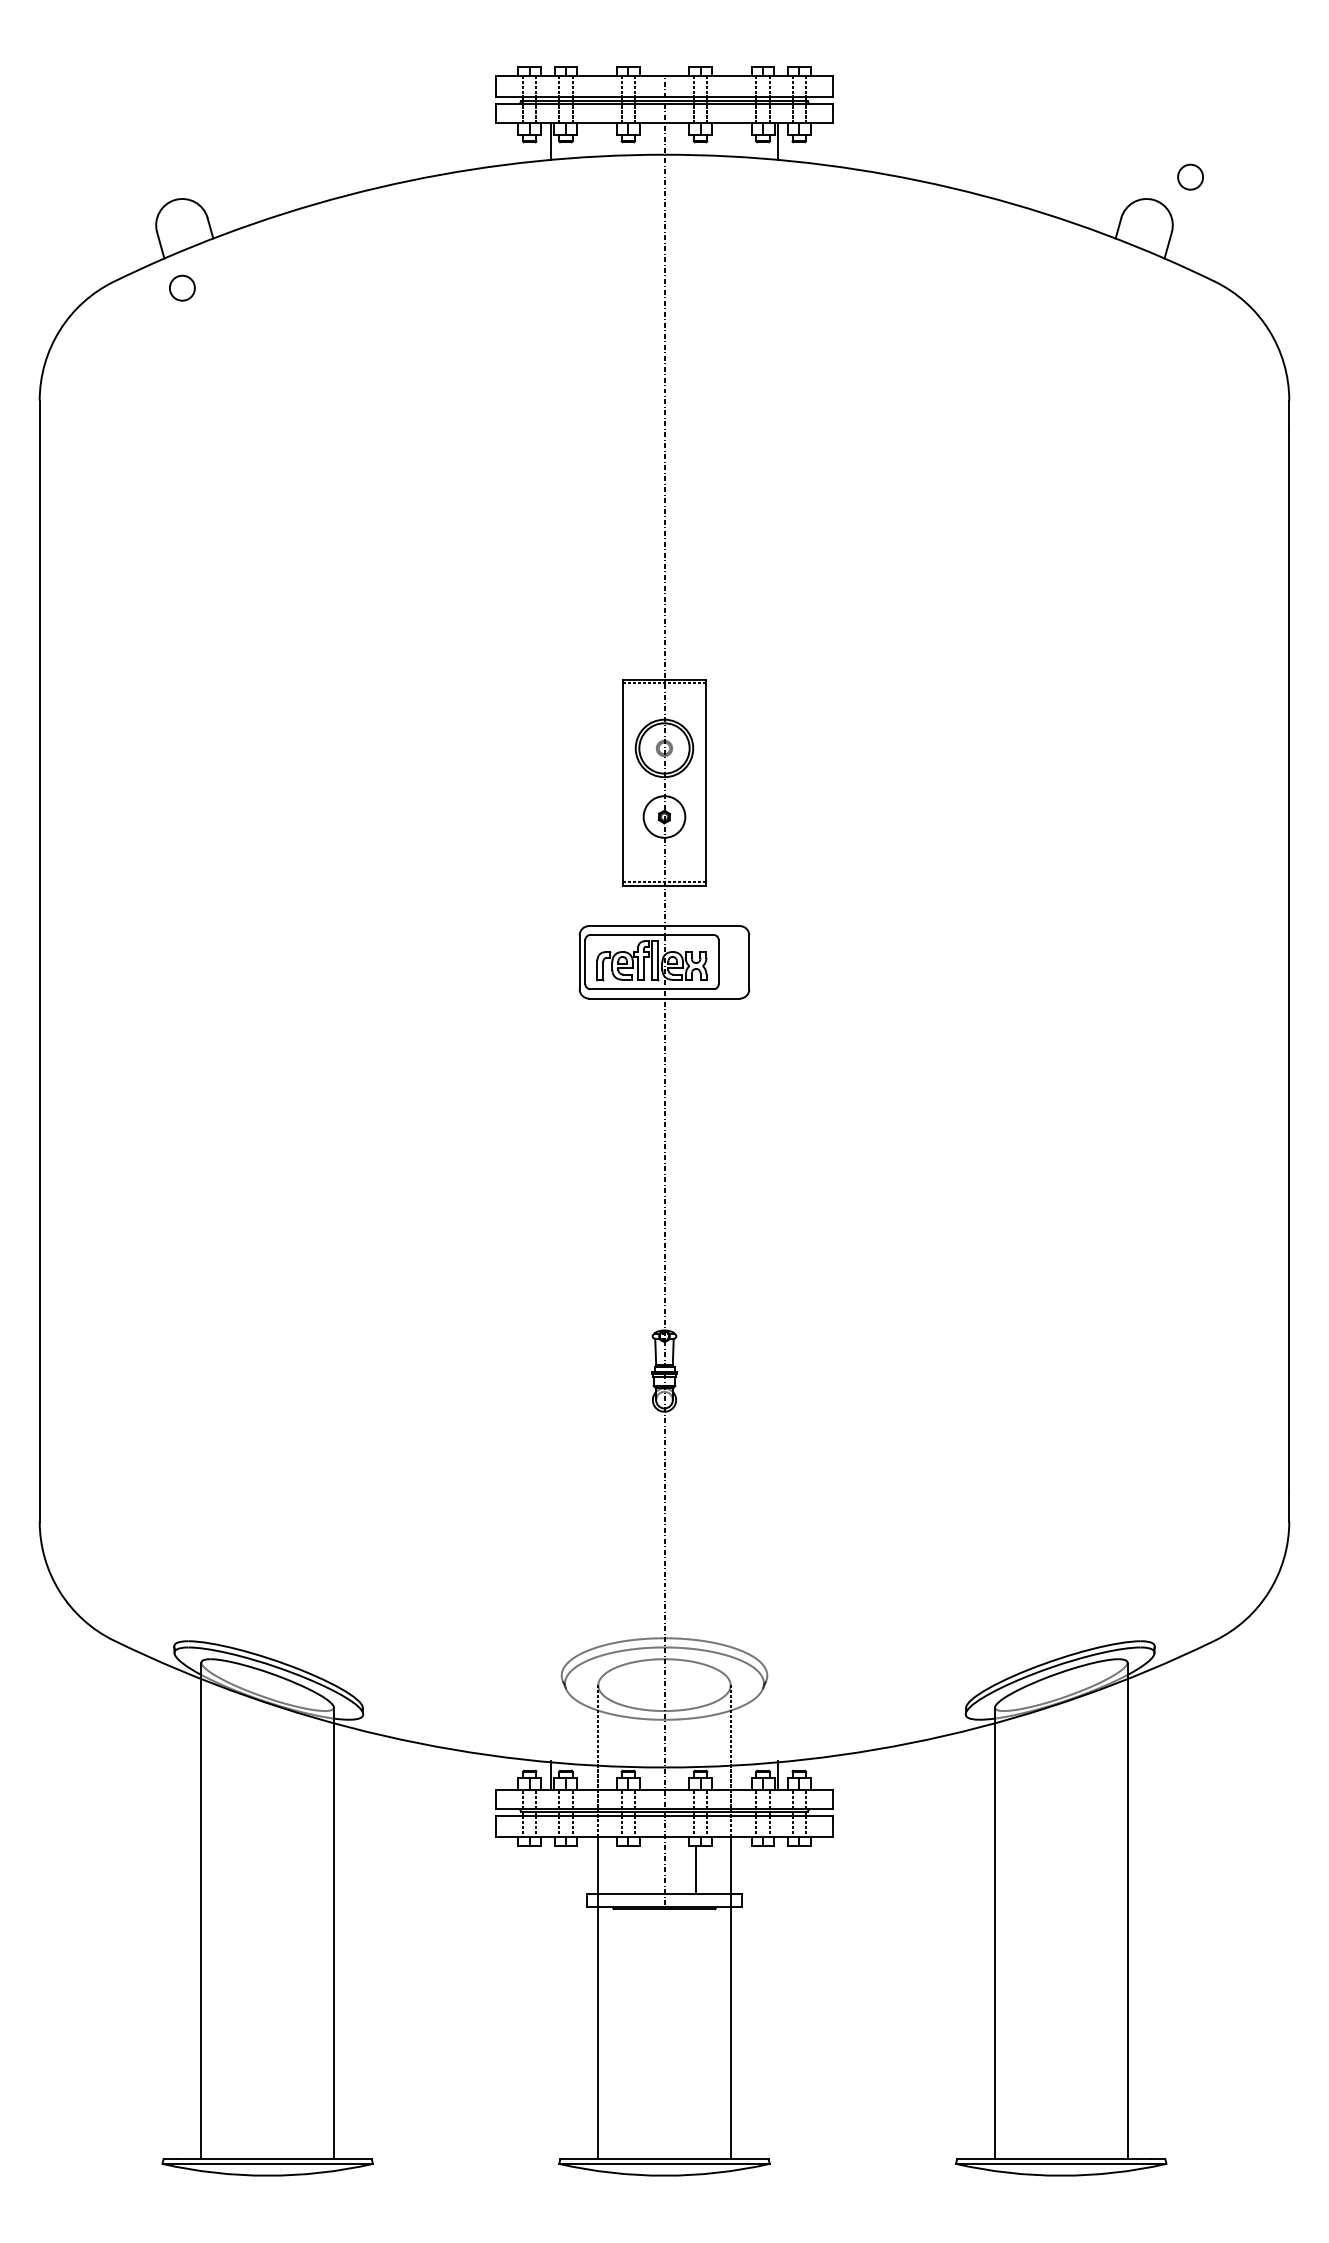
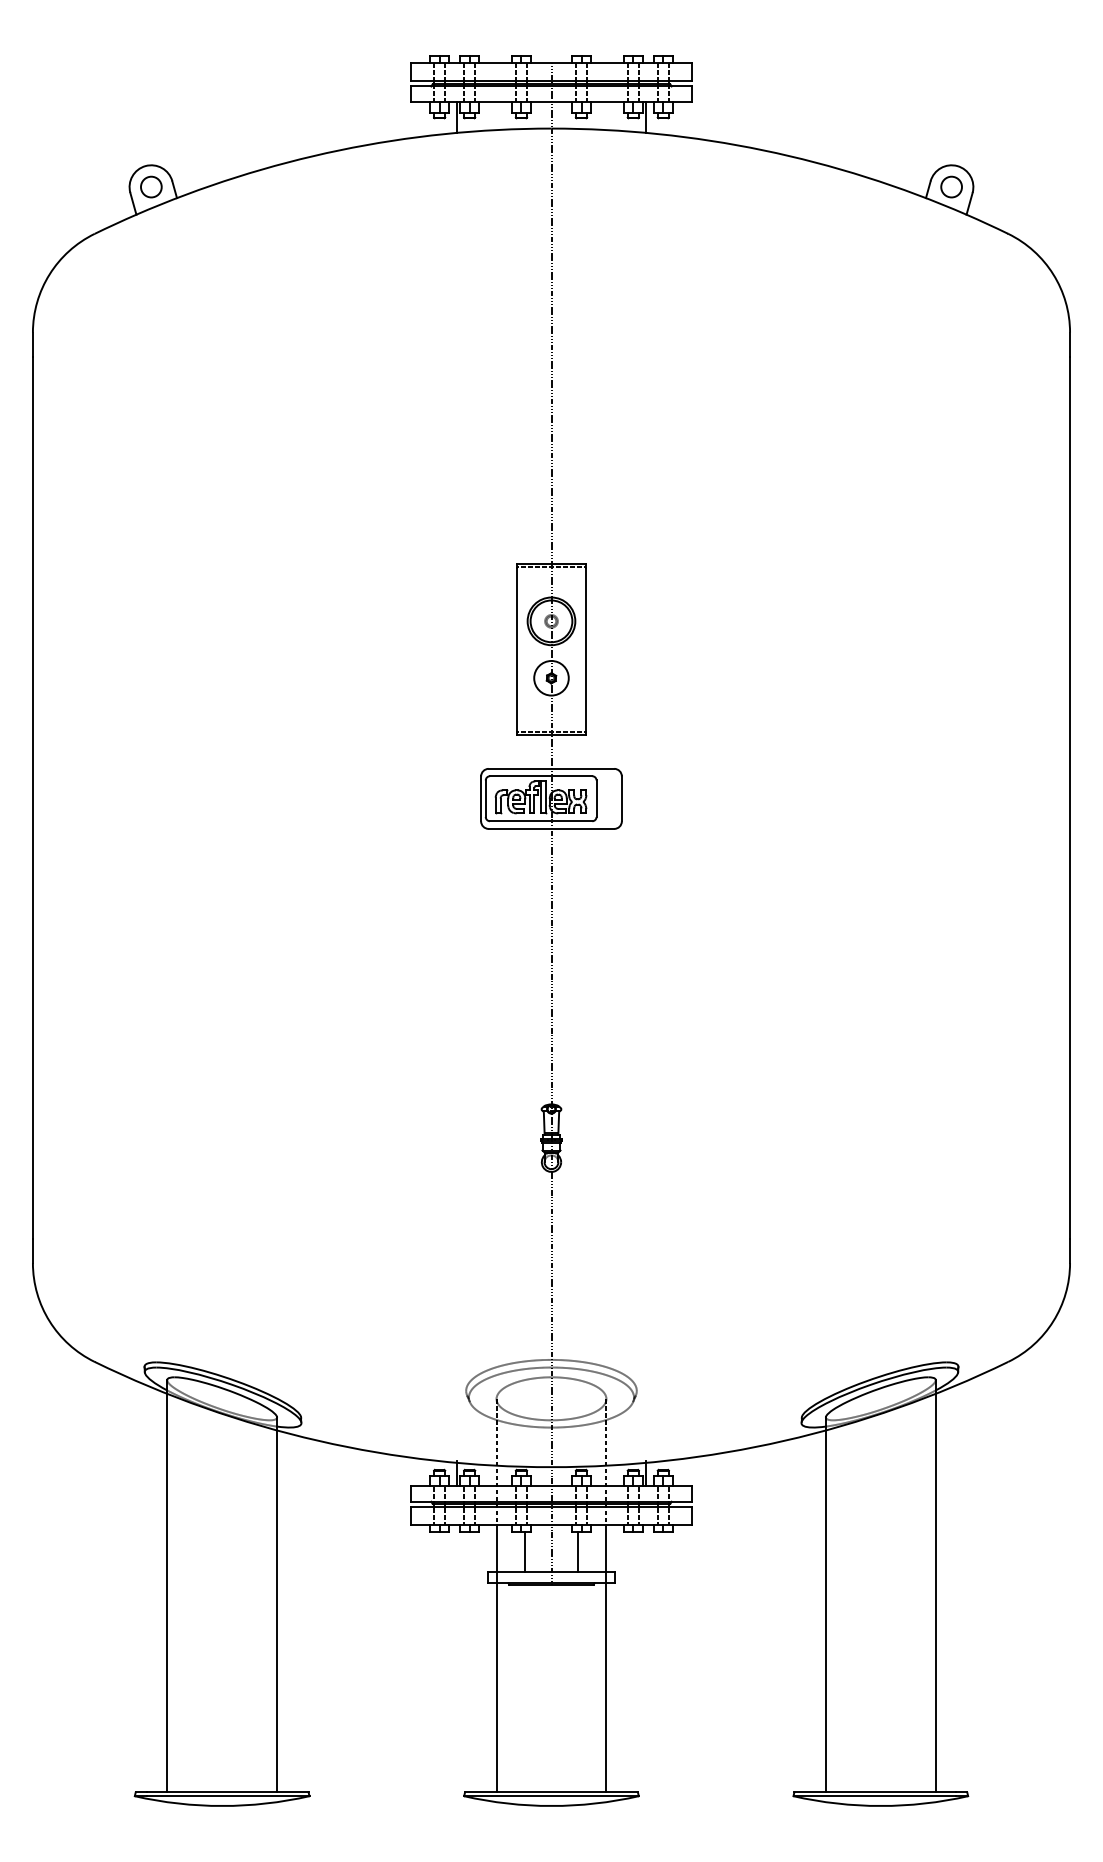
circle: (1190, 176) -> (951, 186), moved
circle: (182, 287) -> (151, 186), moved
line: (632, 1869) -> (524, 1551), added

